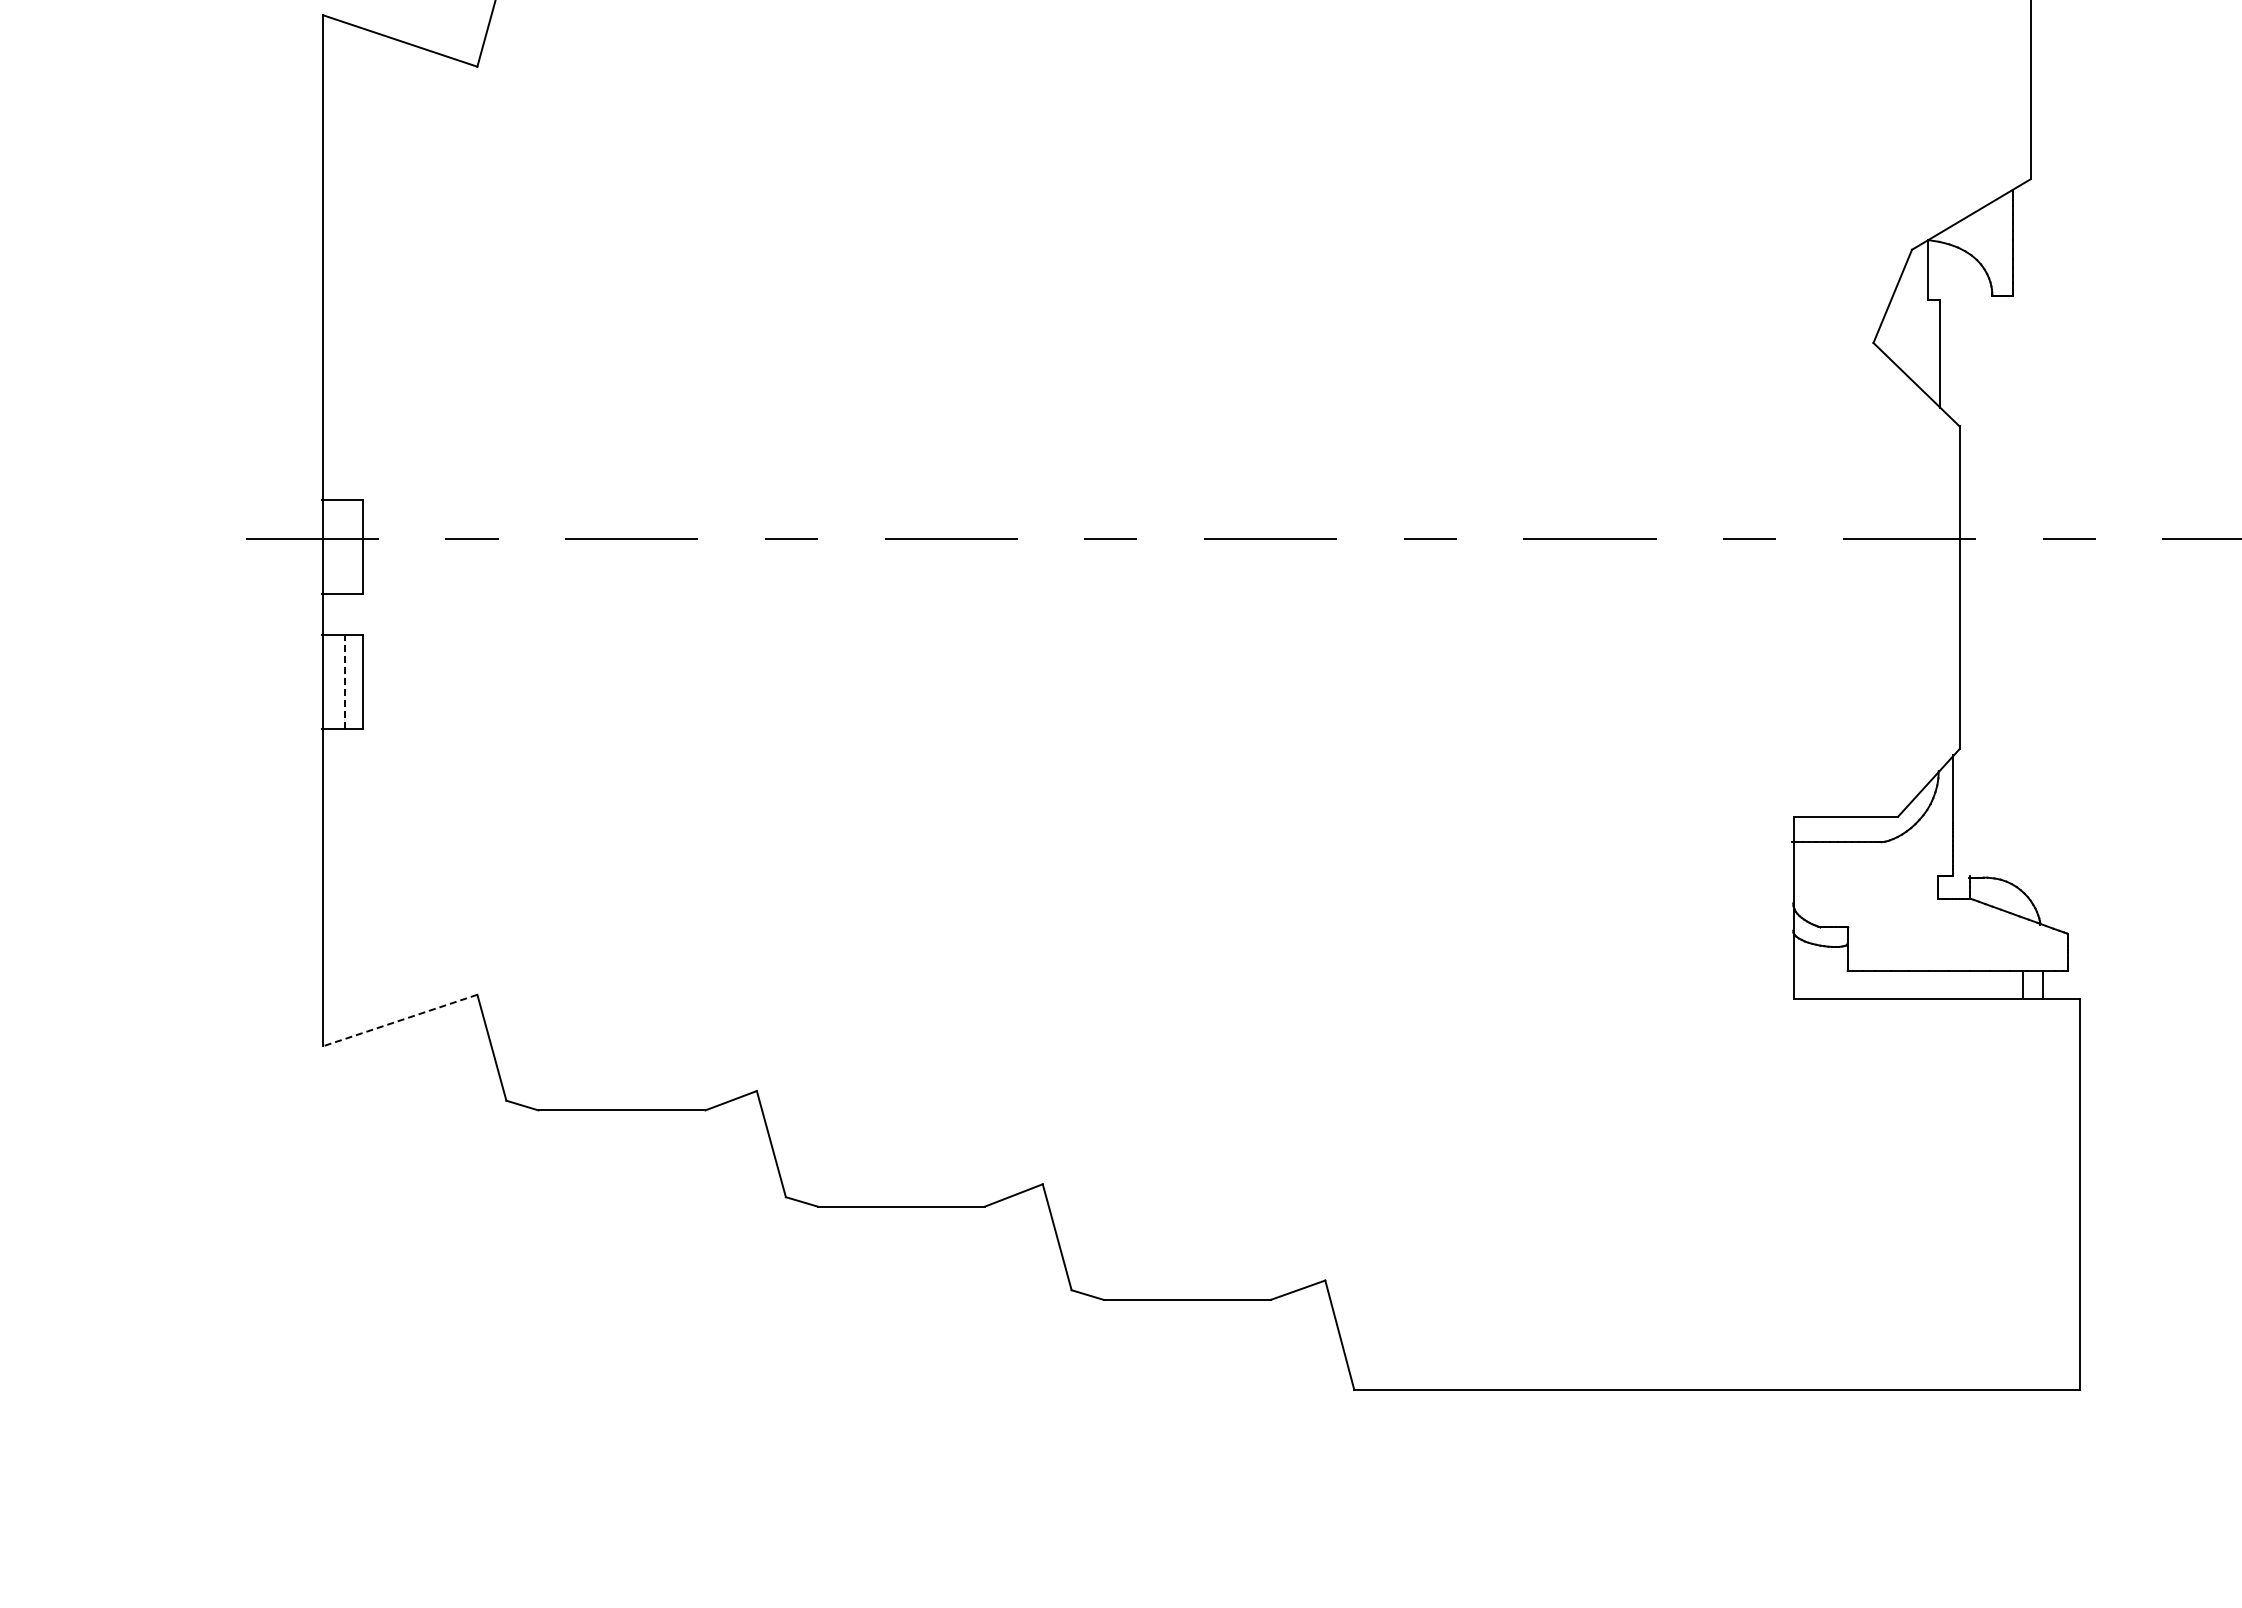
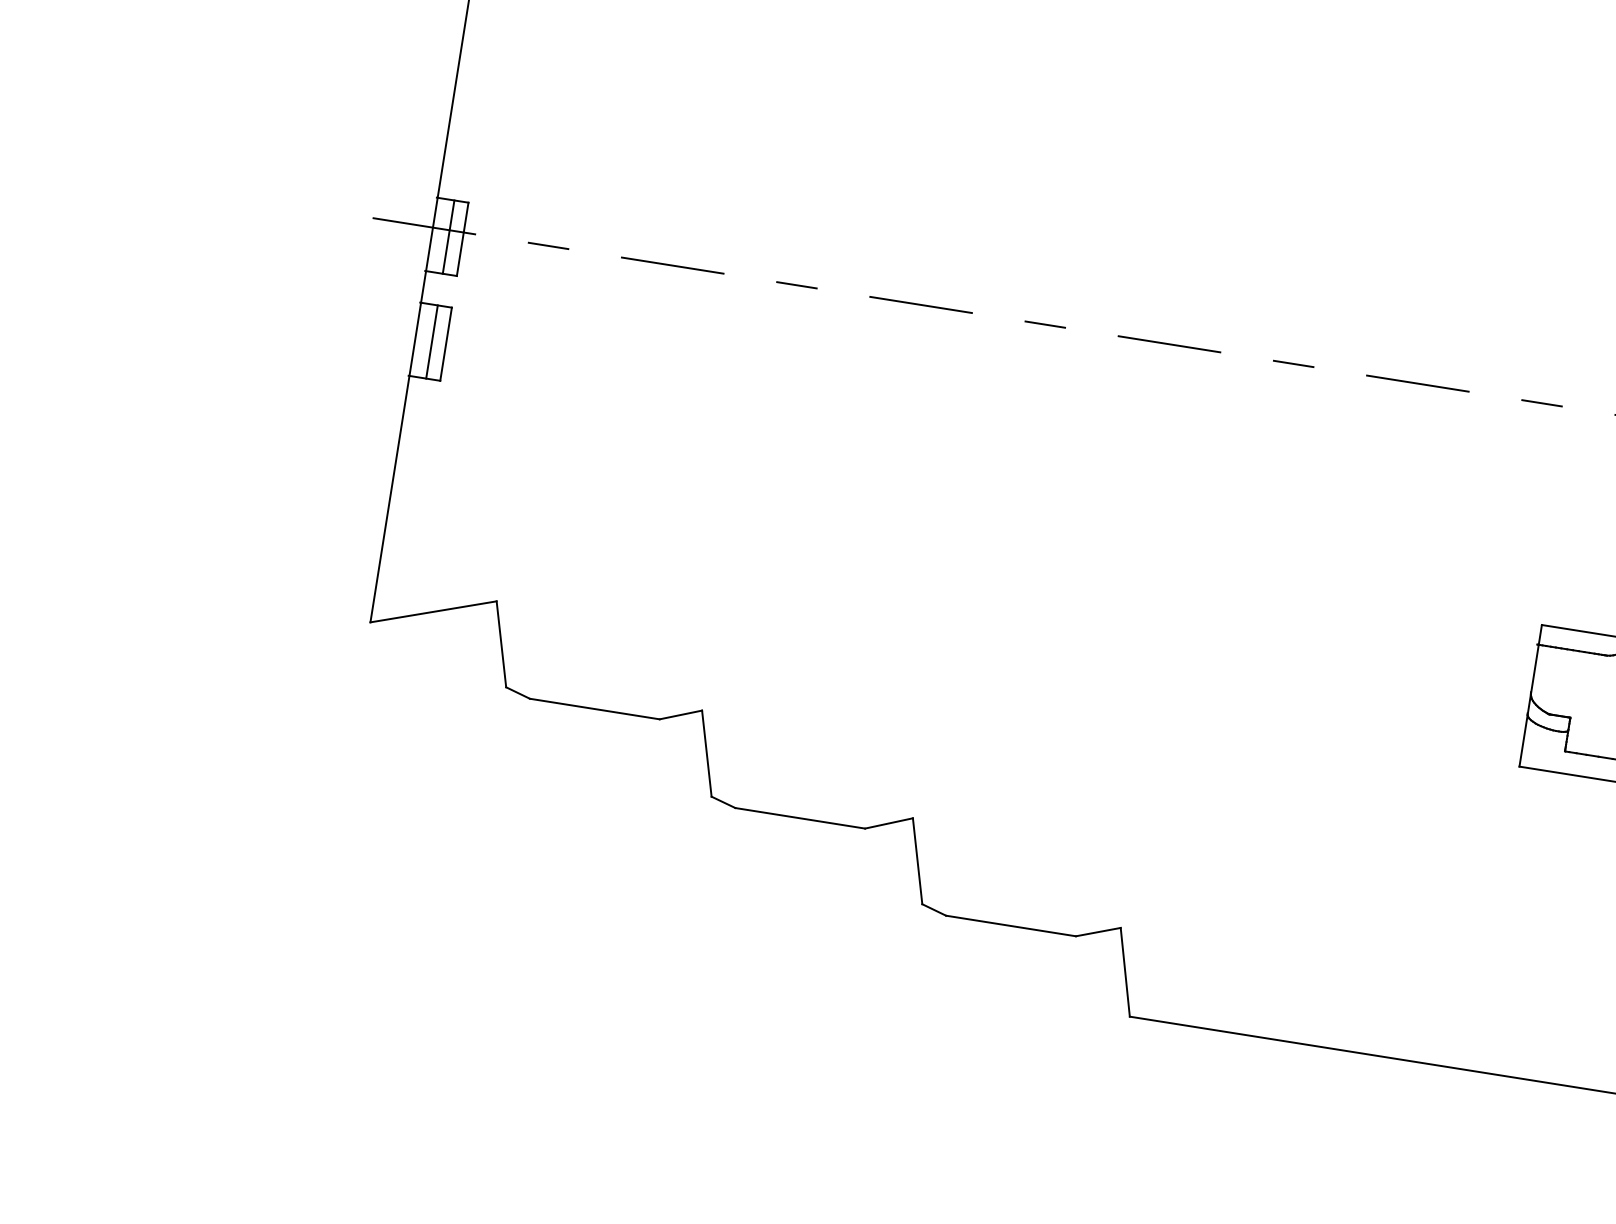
line: (344, 547) -> (448, 237), added
line: (344, 681) -> (431, 341), dashed -> solid
line: (399, 1020) -> (432, 611), dashed -> solid

